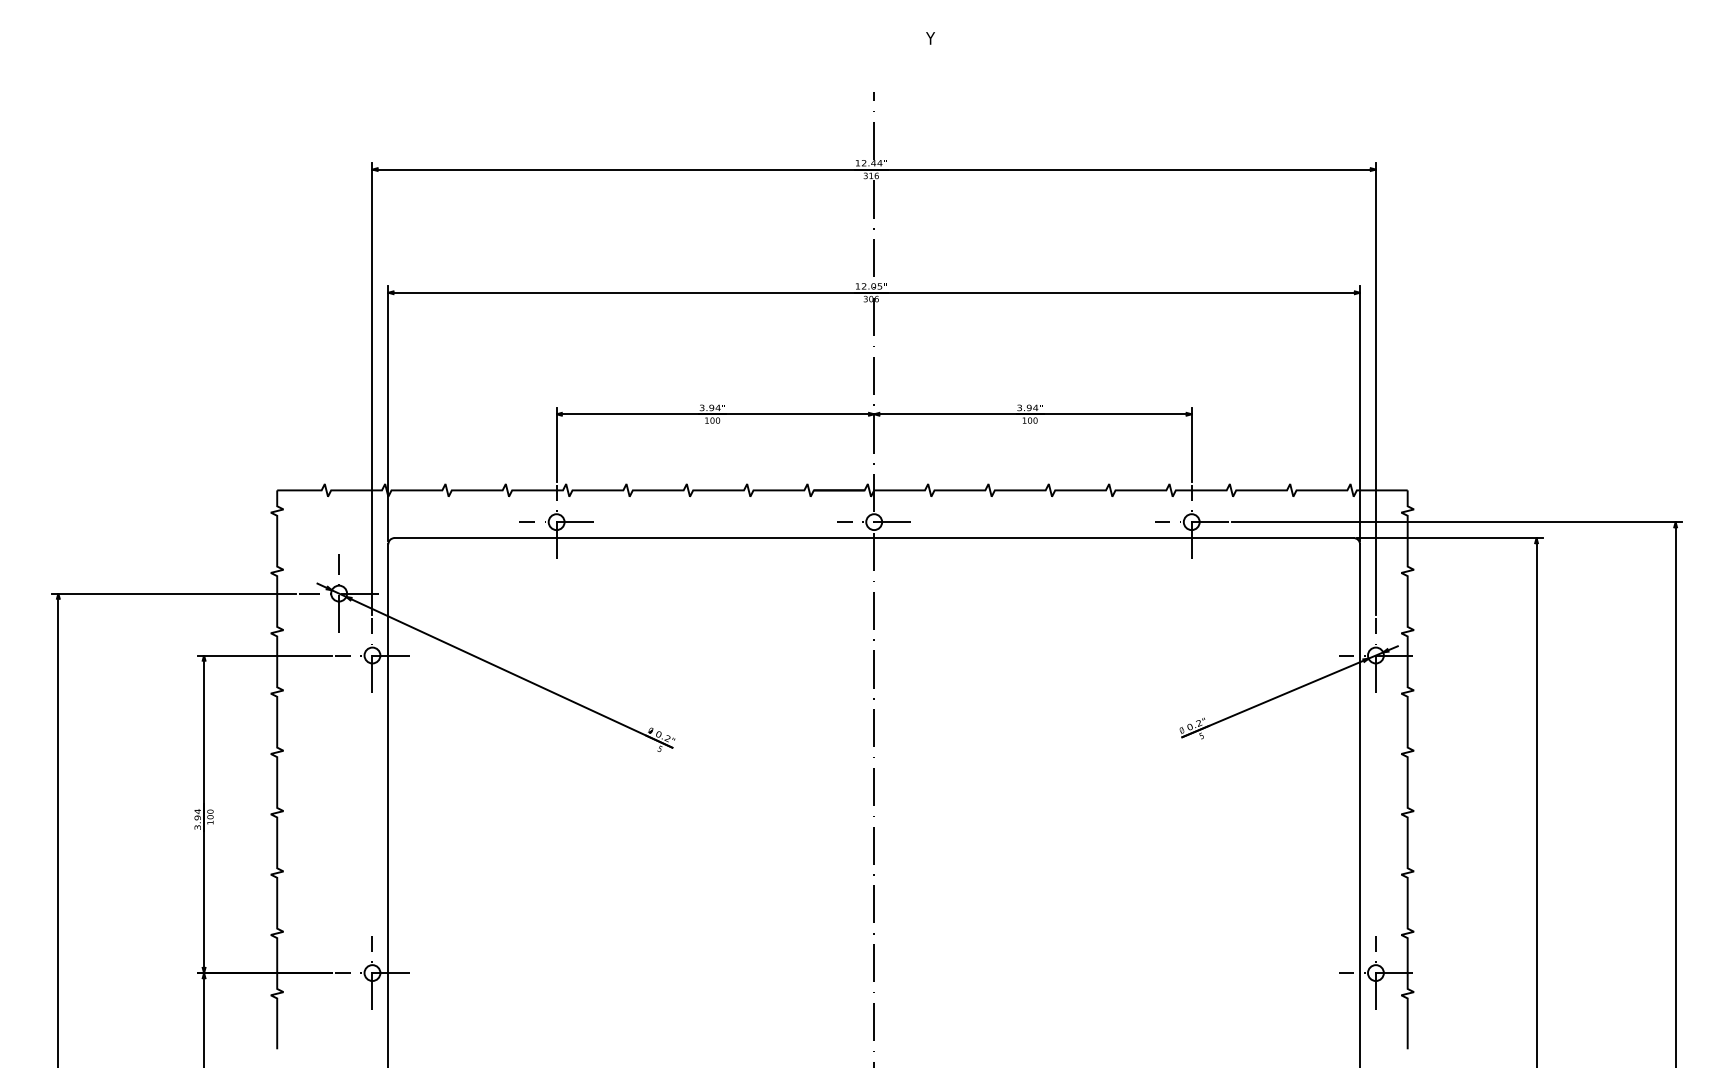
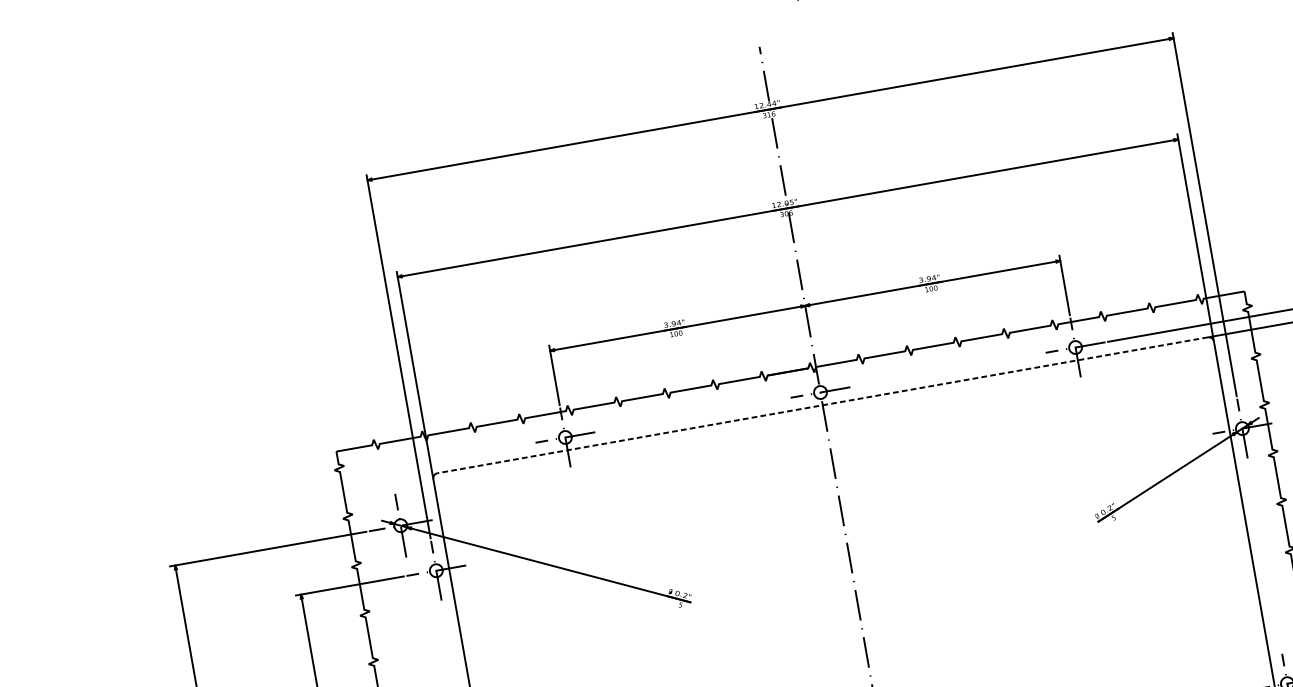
line: (873, 538) -> (822, 405), solid -> dashed

